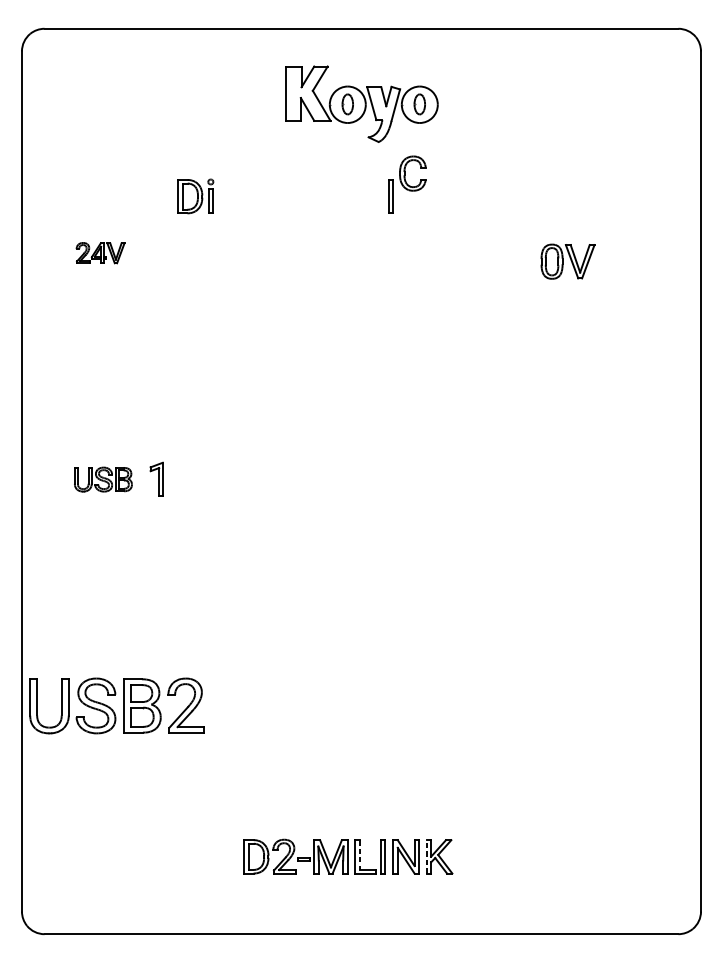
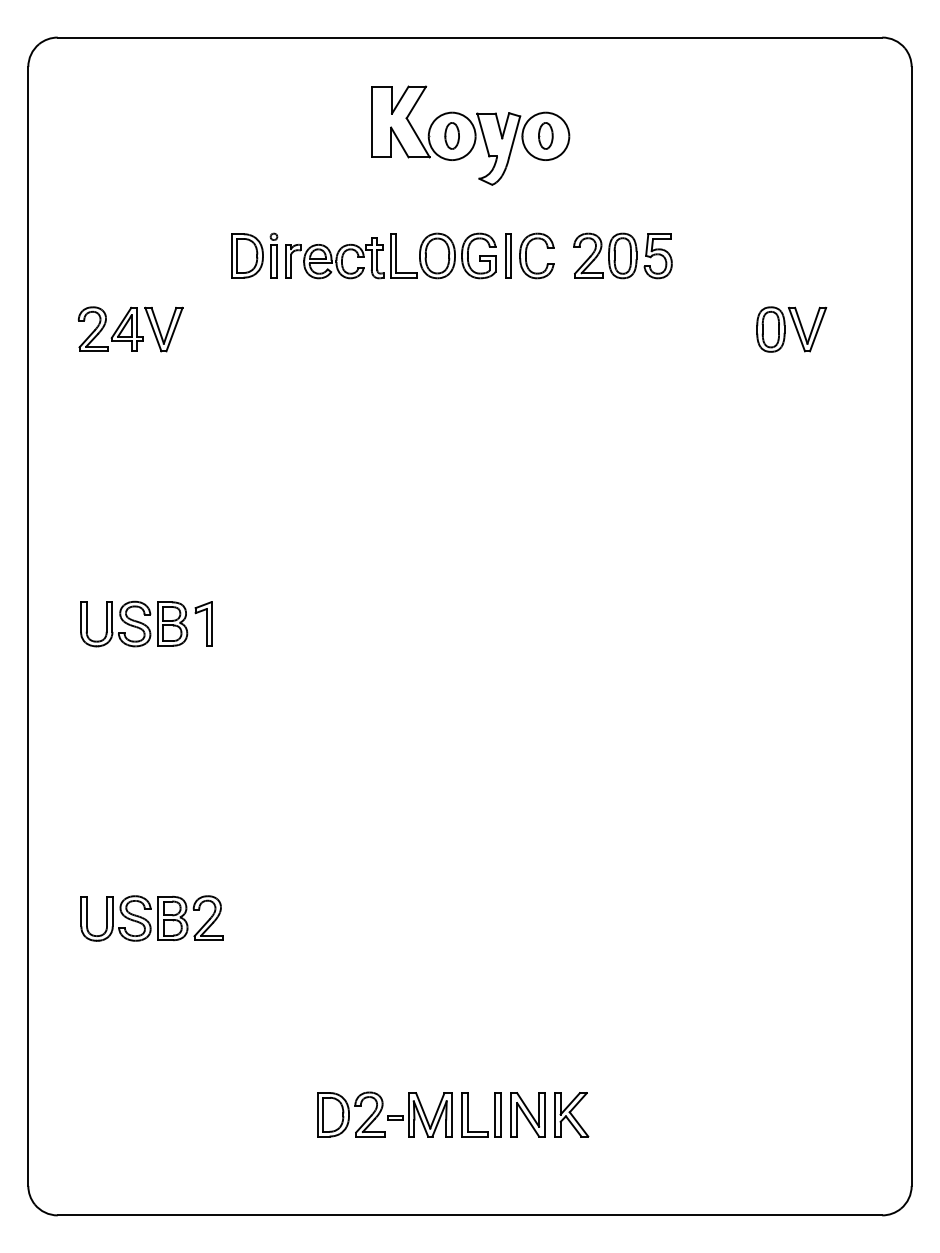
part: (404, 173) -> (526, 255), moved
part: (300, 196) -> (390, 255), added
part: (478, 196) -> (622, 255), added
part: (100, 253) -> (130, 329), size x1.67
part: (567, 261) -> (791, 329), moved
part: (103, 479) -> (134, 623), size x1.43
part: (116, 705) -> (151, 918), size x0.62
line: (359, 855) -> (467, 1112), dashed -> solid
line: (426, 856) -> (554, 1114), dashed -> solid

